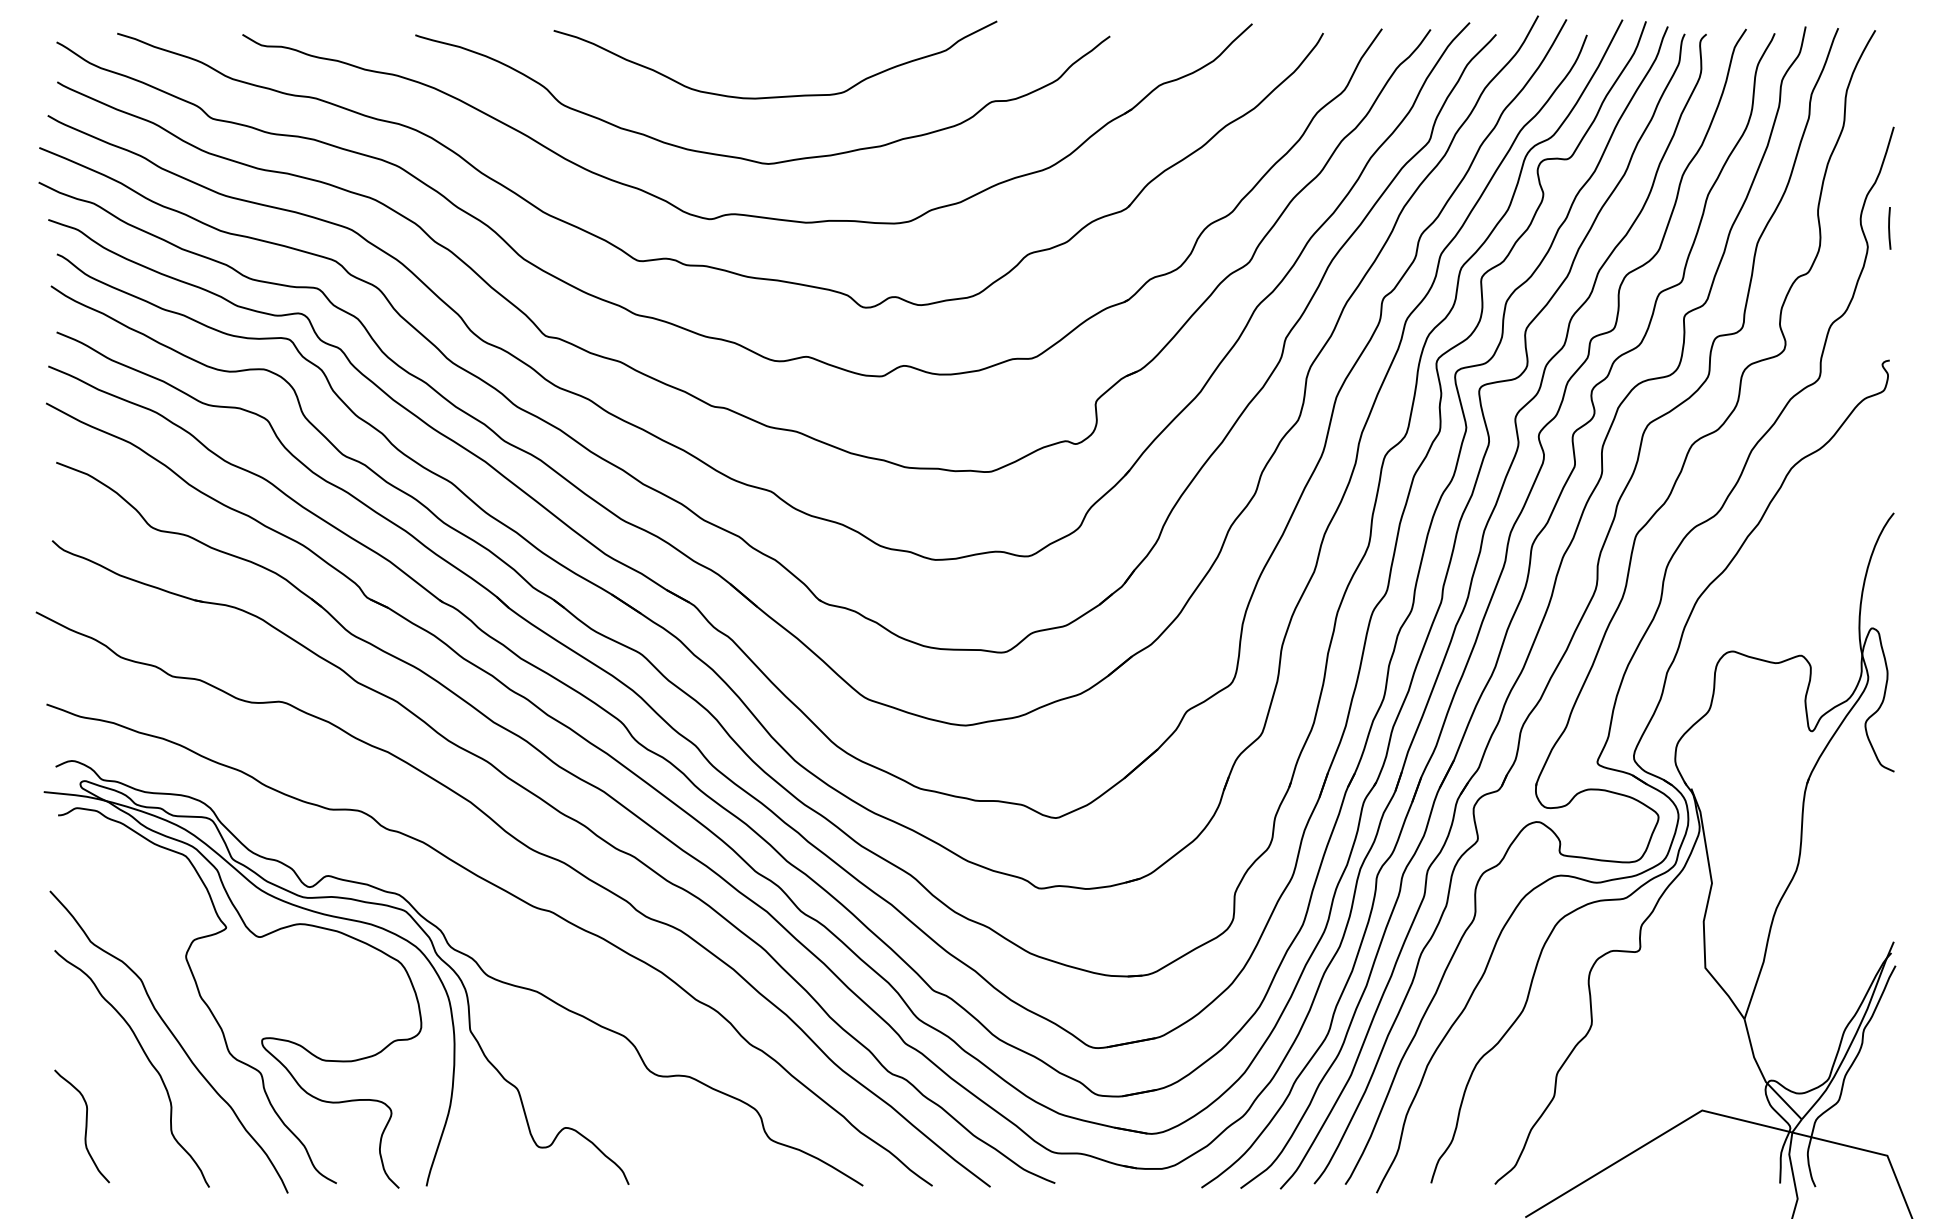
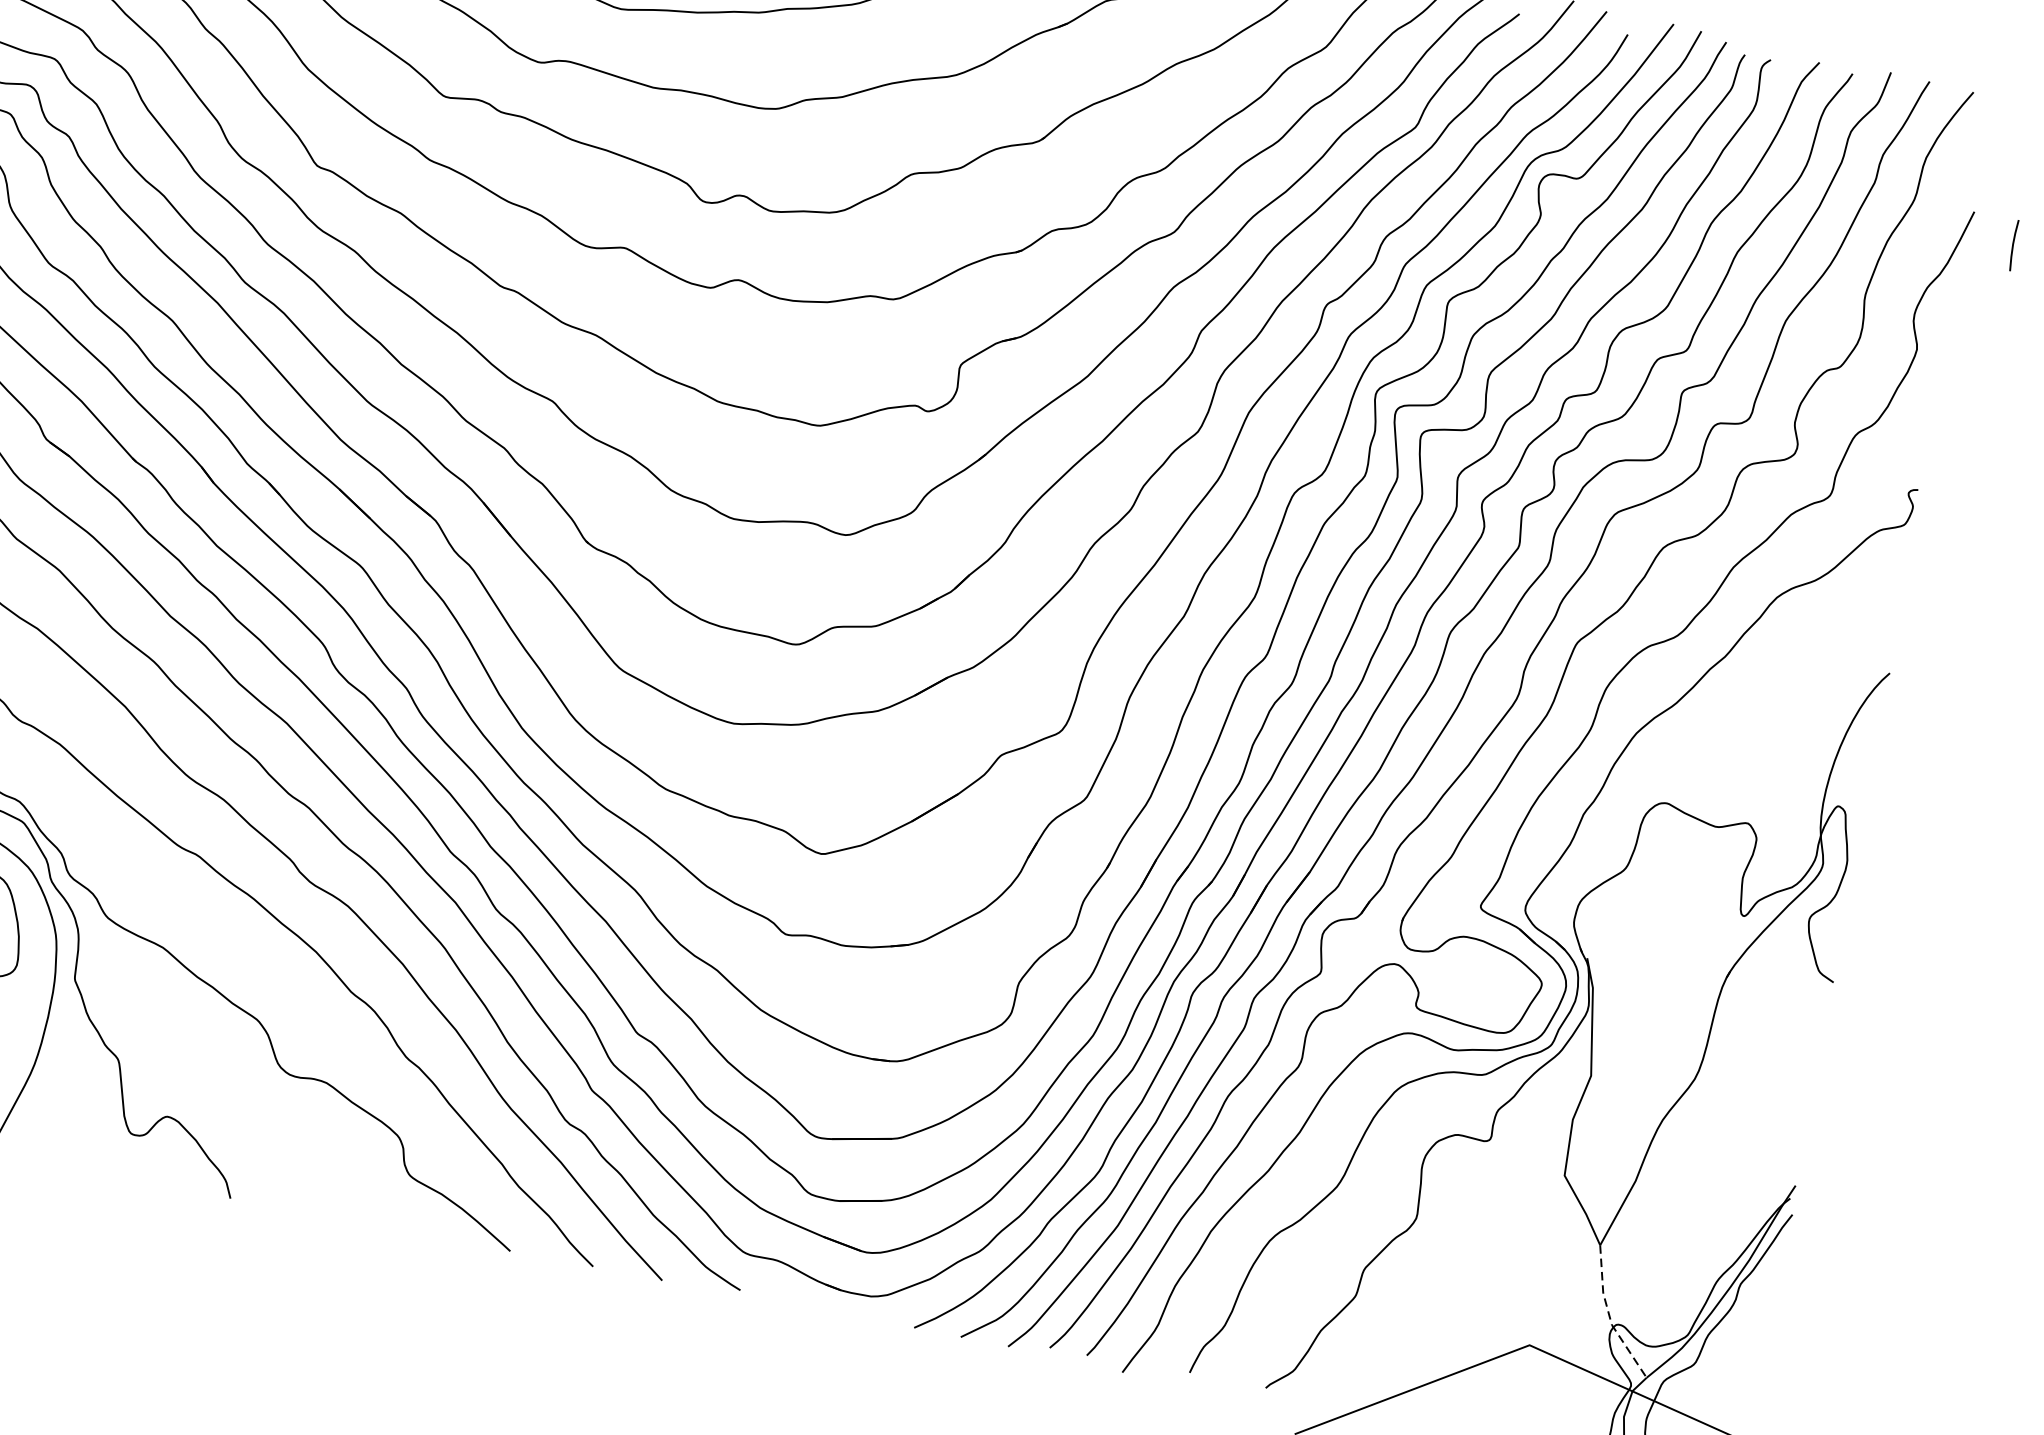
line: (1889, 228) -> (2013, 245), moved
line: (1762, 1075) -> (1609, 1316), solid -> dashed

